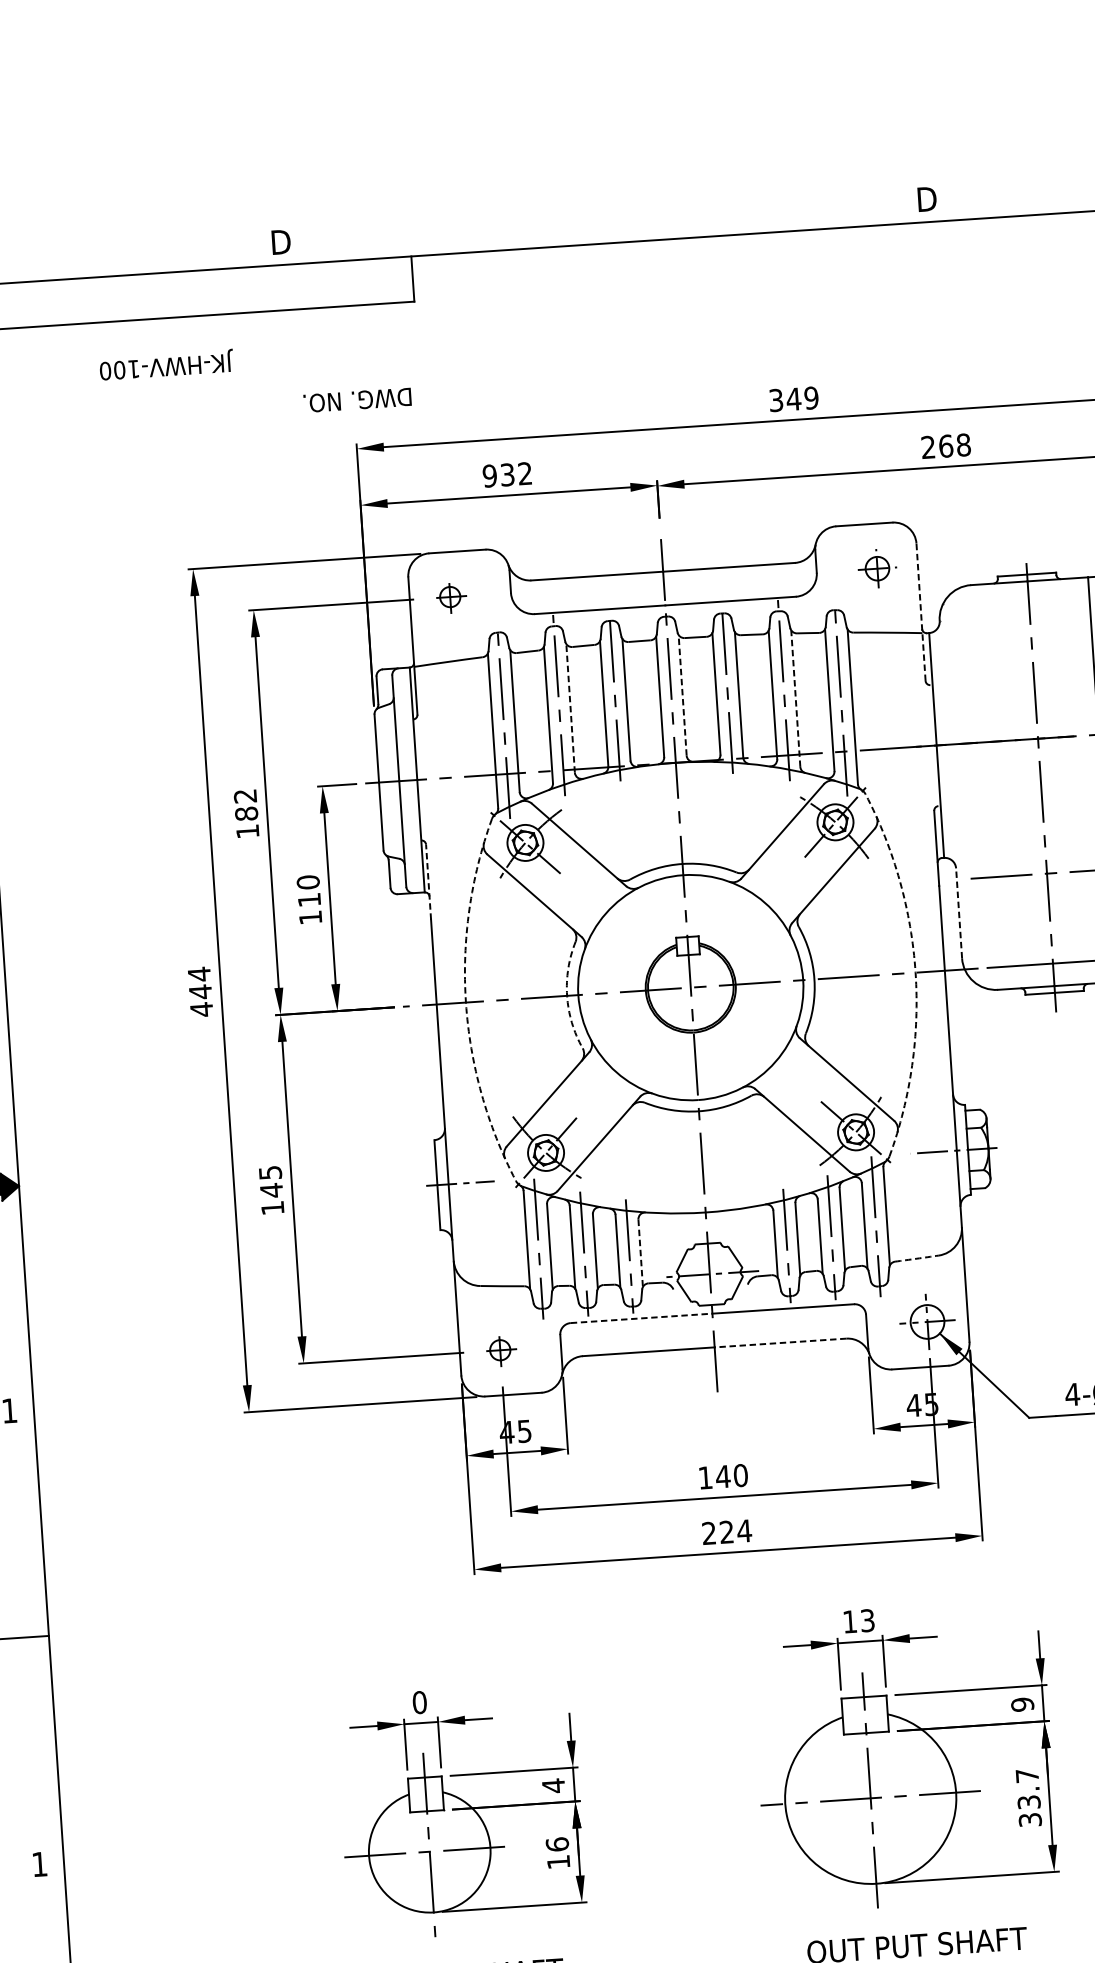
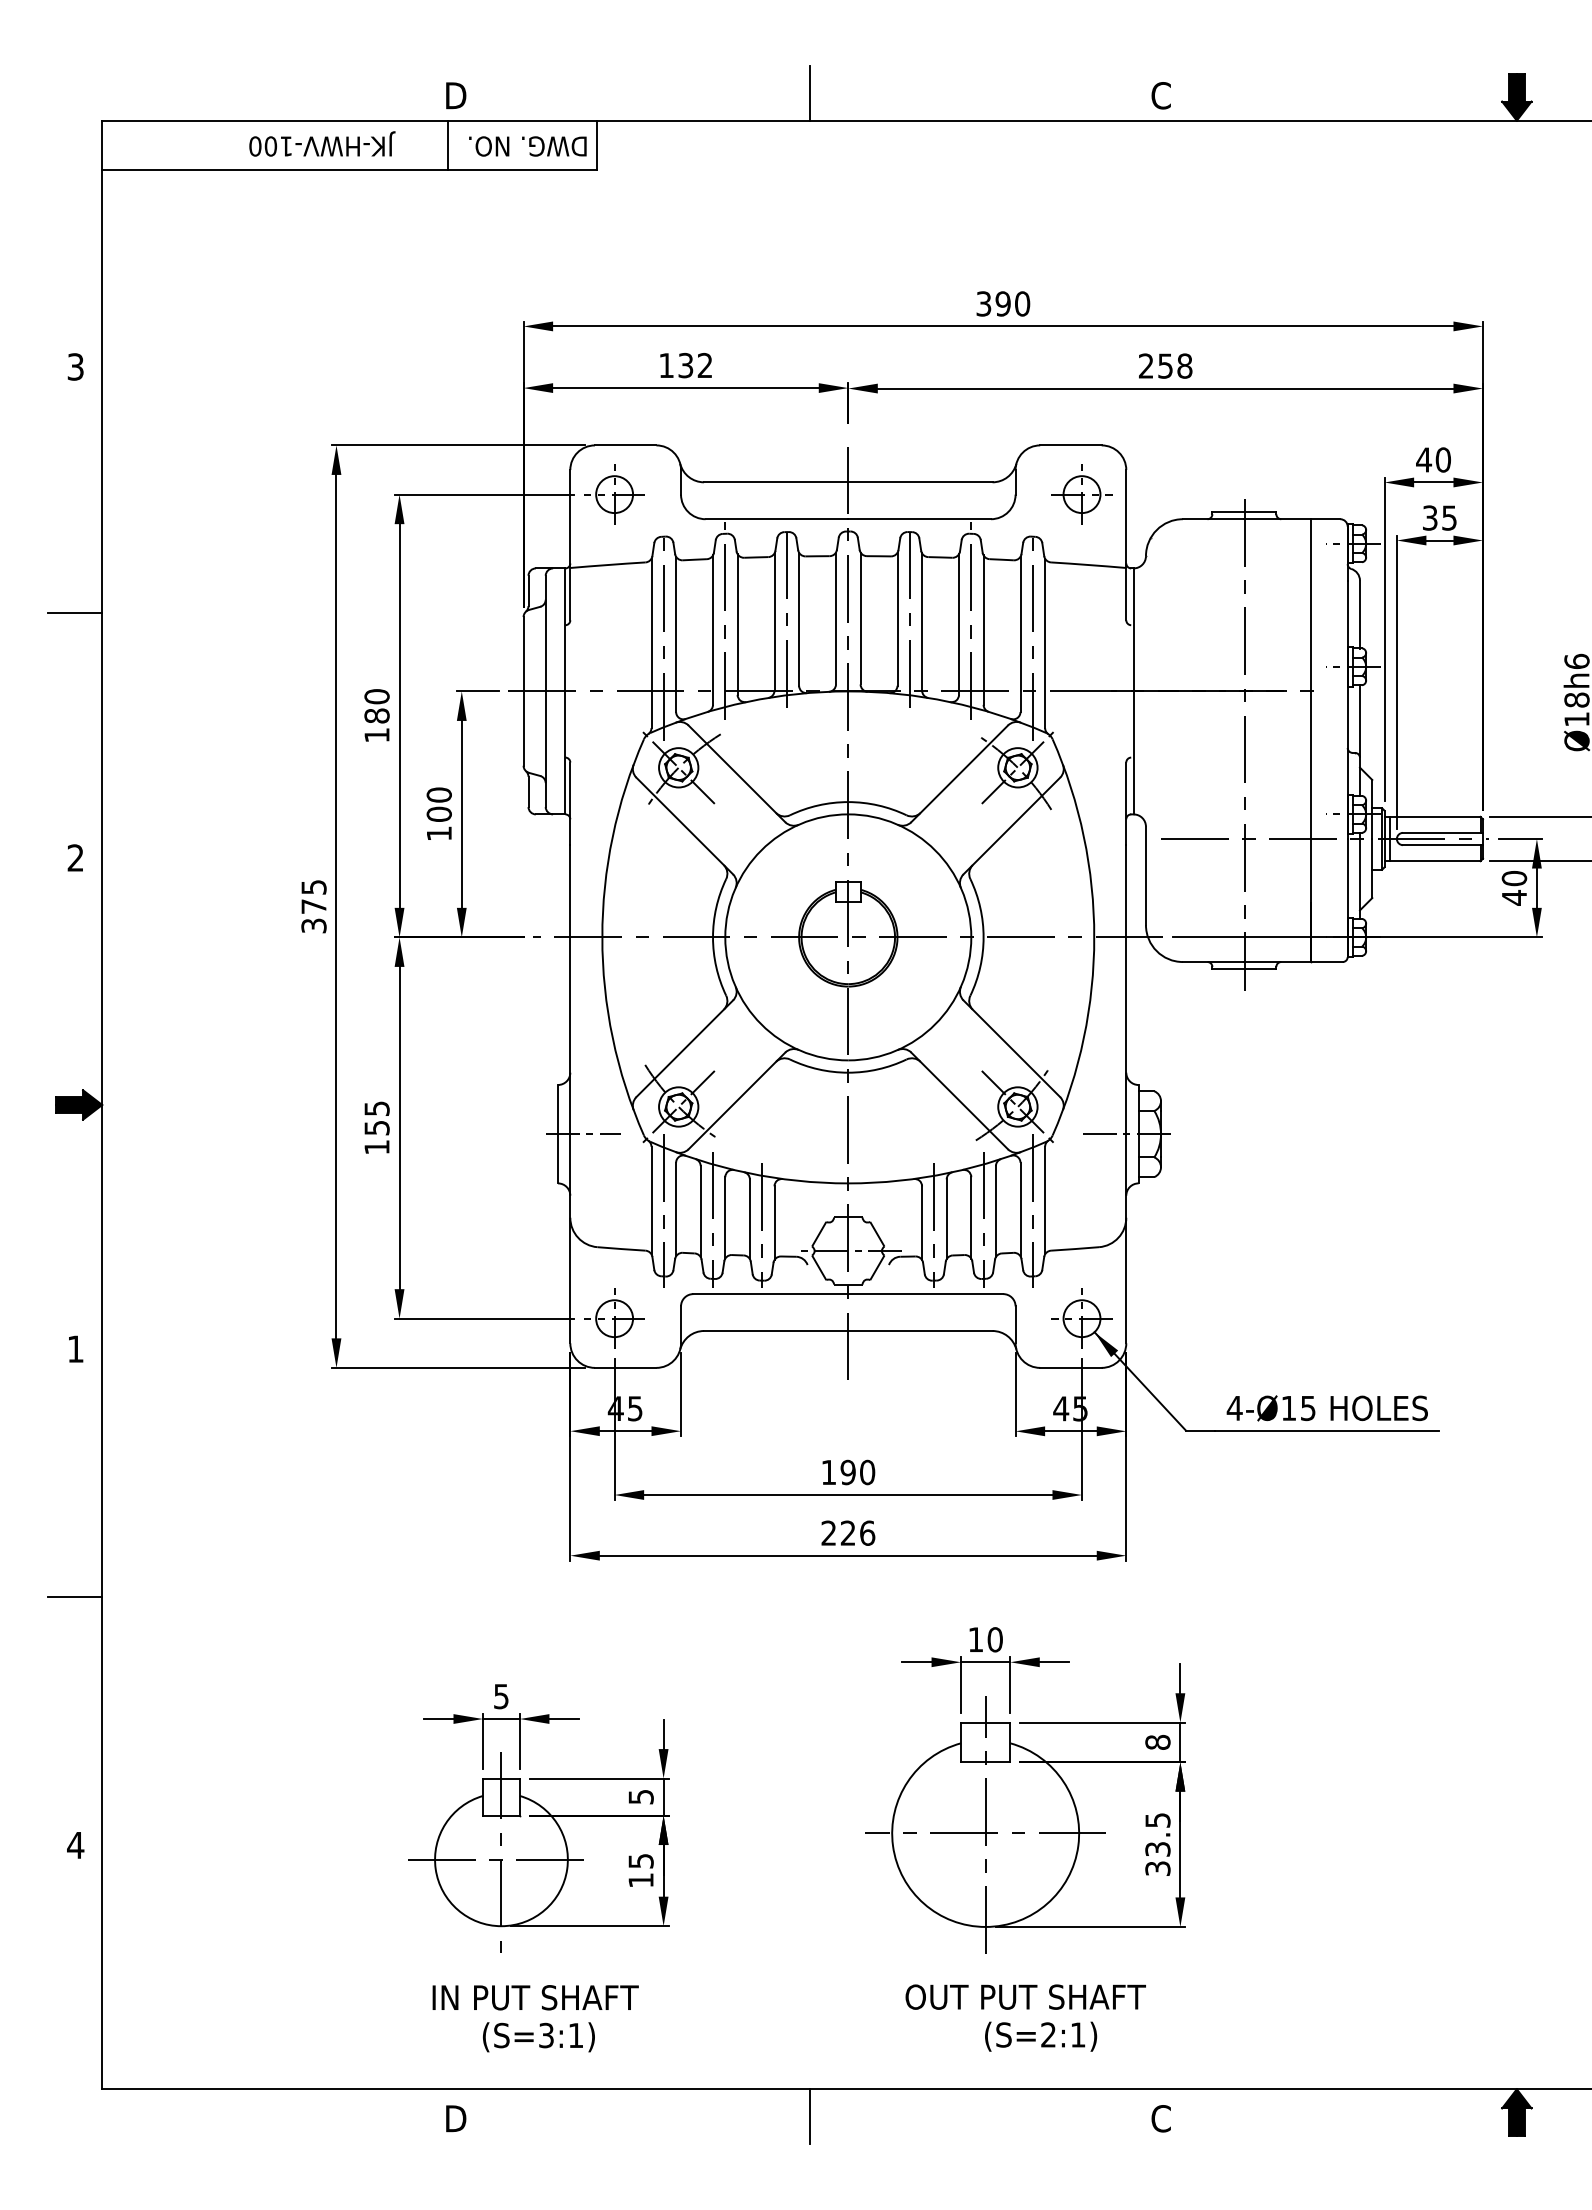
text: (926, 199) -> (1162, 95), D -> C
line: (604, 218) -> (809, 93), added
line: (277, 288) -> (448, 145), added
text: (166, 364) -> (322, 143), moved
text: (802, 398) -> (1012, 303), 349 -> 390
text: (357, 400) -> (527, 146), moved
text: (945, 445) -> (1165, 365), 268 -> 258
text: (489, 475) -> (666, 365), 932 -> 132
part: (877, 568) -> (1081, 494), size x1.43
part: (450, 597) -> (614, 494), size x1.67
line: (921, 611) -> (1126, 544), dashed -> solid
line: (682, 695) -> (860, 618), dashed -> solid
line: (795, 698) -> (983, 630), dashed -> solid
line: (570, 708) -> (737, 624), dashed -> solid
text: (244, 796) -> (376, 696), 182 -> 180
line: (428, 882) -> (570, 803), dashed -> solid
text: (308, 899) -> (438, 813), 110 -> 100
line: (958, 913) -> (1145, 875), dashed -> solid
arc: (915, 972) -> (1094, 937), dashed -> solid
text: (200, 991) -> (313, 906), 444 -> 375
arc: (567, 995) -> (713, 937), dashed -> solid
arc: (466, 1002) -> (602, 937), dashed -> solid
text: (271, 1190) -> (376, 1128), 145 -> 155
line: (640, 1253) -> (774, 1223), dashed -> solid
arc: (917, 1259) -> (1075, 1249), dashed -> solid
line: (642, 1318) -> (771, 1294), dashed -> solid
line: (779, 1343) -> (919, 1331), dashed -> solid
part: (500, 1350) -> (614, 1318), size x1.67
text: (723, 1476) -> (848, 1472), 140 -> 190
text: (744, 1530) -> (867, 1532), 224 -> 226
text: (867, 1620) -> (994, 1639), 13 -> 10
text: (419, 1702) -> (501, 1696), 0 -> 5
text: (1022, 1704) -> (1157, 1742), 9 -> 8
text: (1026, 1776) -> (1157, 1820), 33.7 -> 33.5
text: (553, 1786) -> (640, 1797), 4 -> 5
text: (556, 1843) -> (640, 1860), 16 -> 15
text: (39, 1864) -> (75, 1845), 1 -> 4

